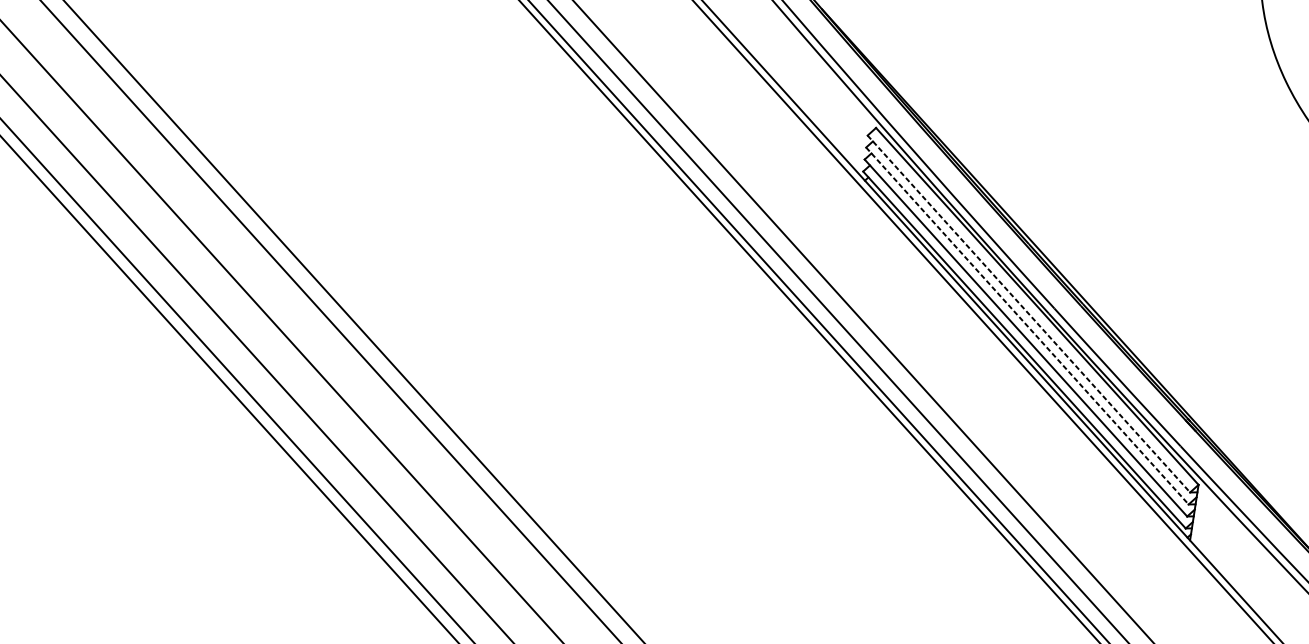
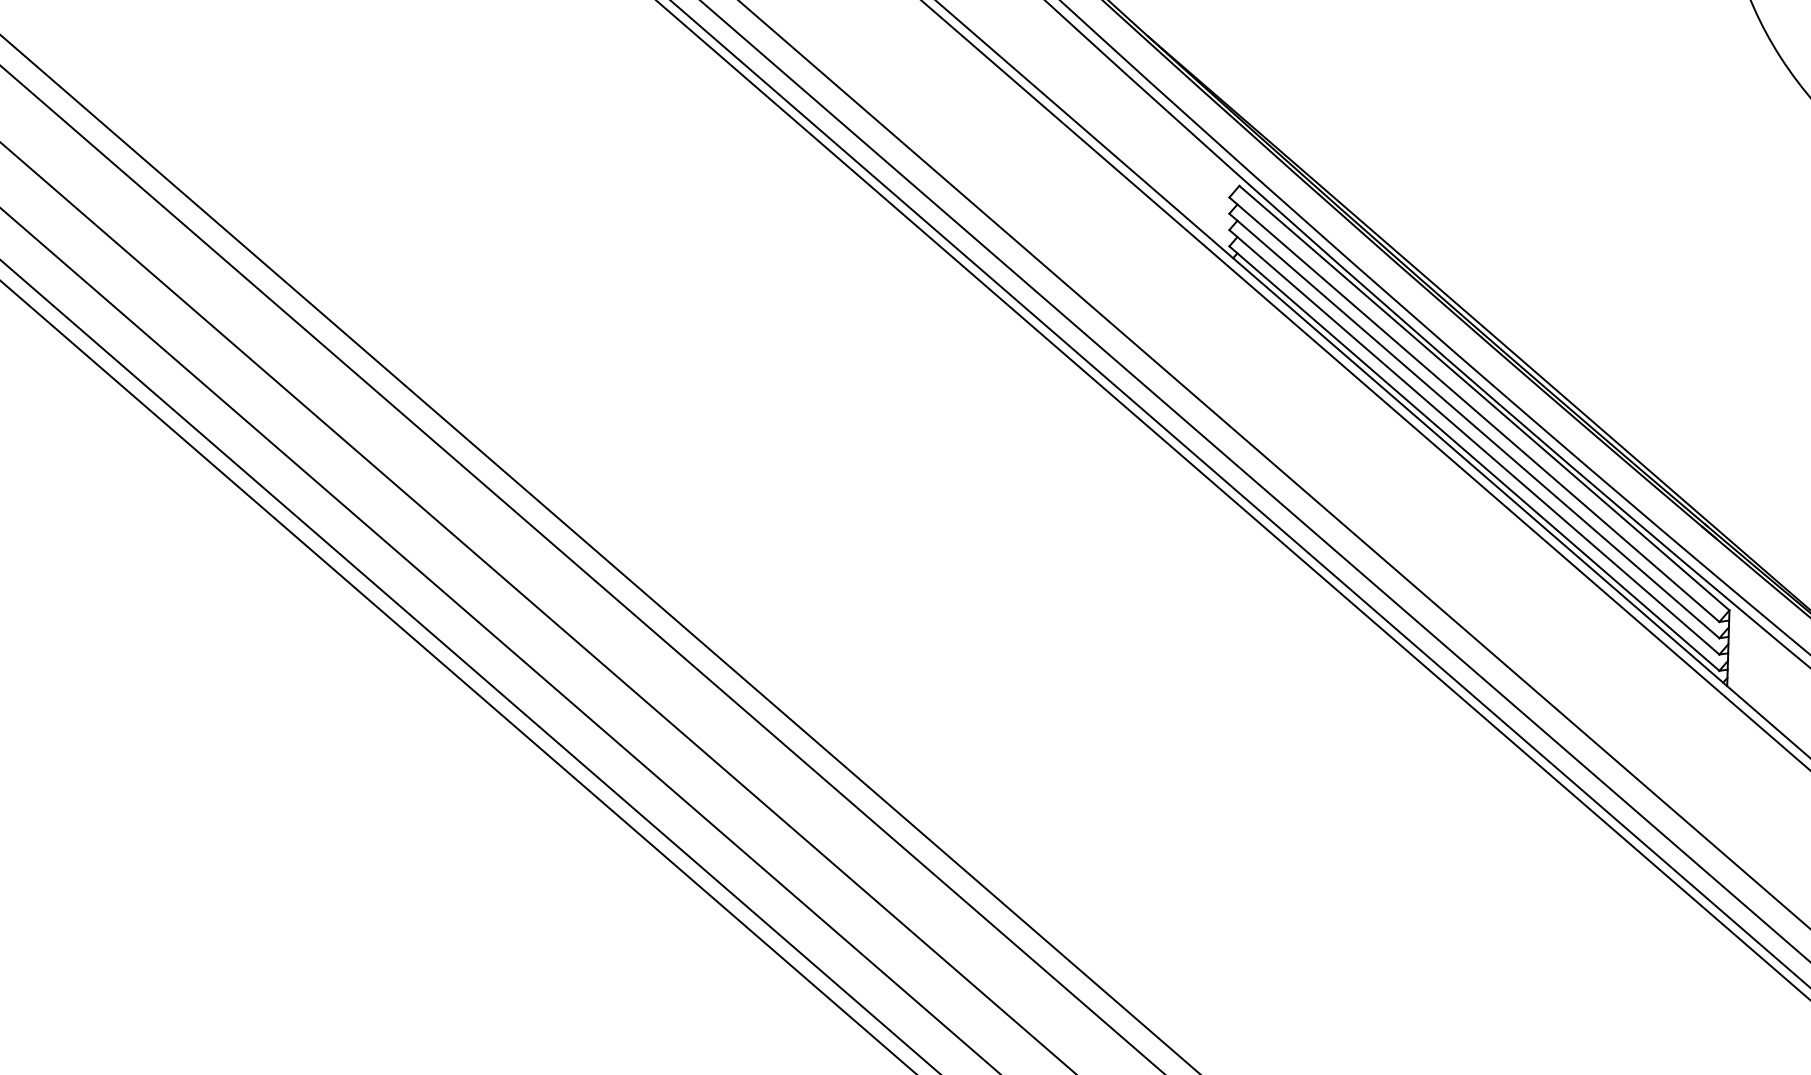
line: (1028, 314) -> (1474, 410), dashed -> solid
line: (1027, 326) -> (1474, 426), dashed -> solid

